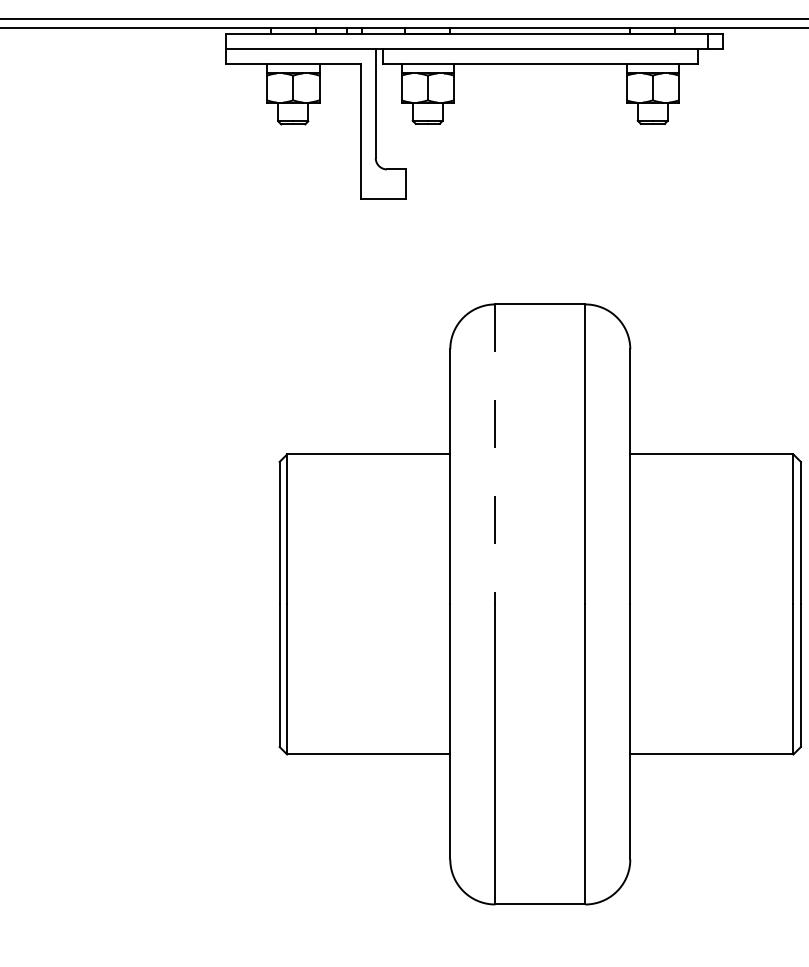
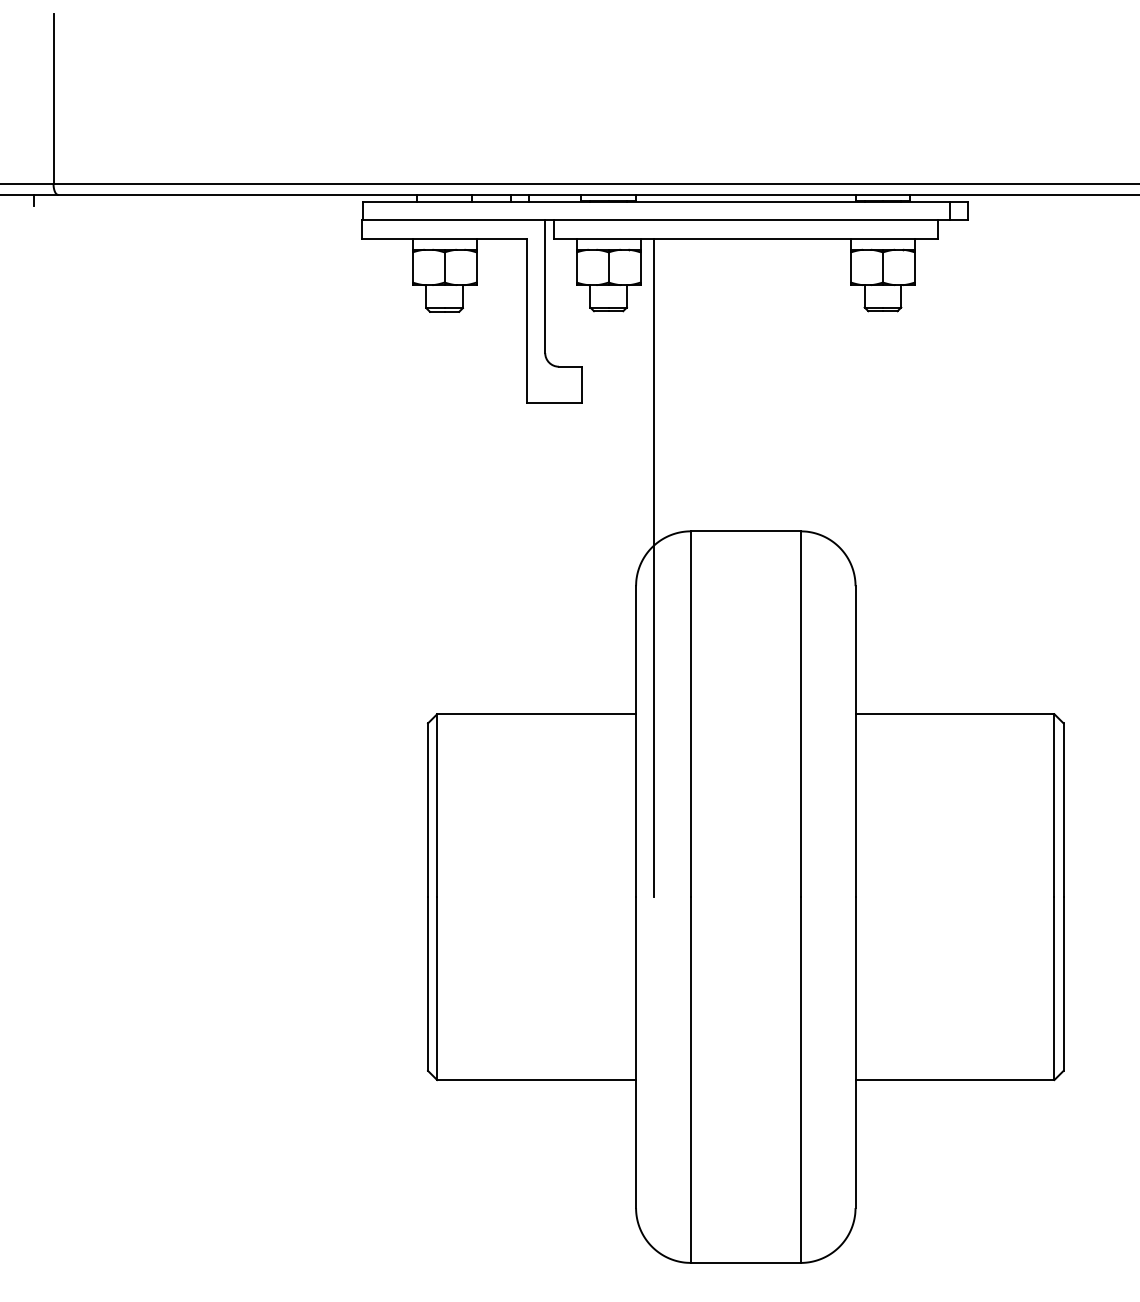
line: (465, 334) -> (654, 567), added
line: (494, 454) -> (690, 714), dashed -> solid

